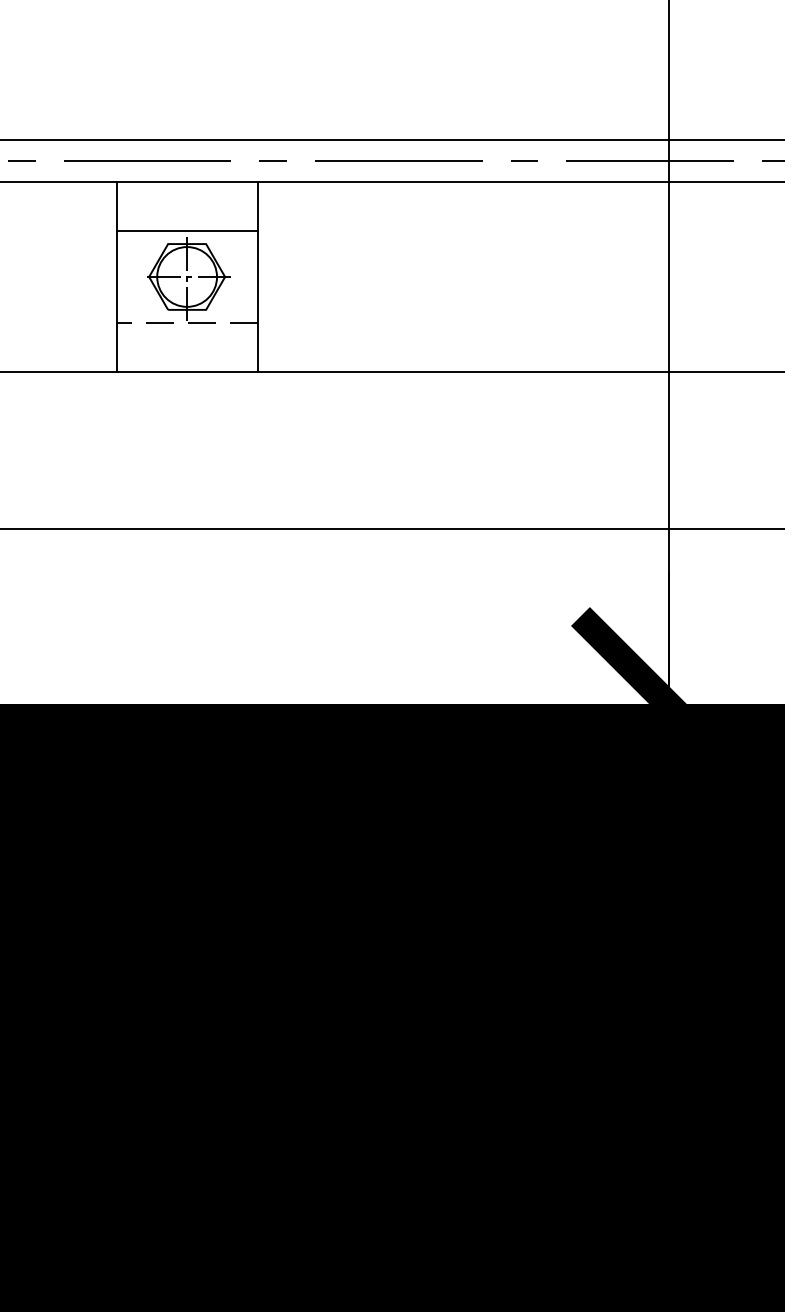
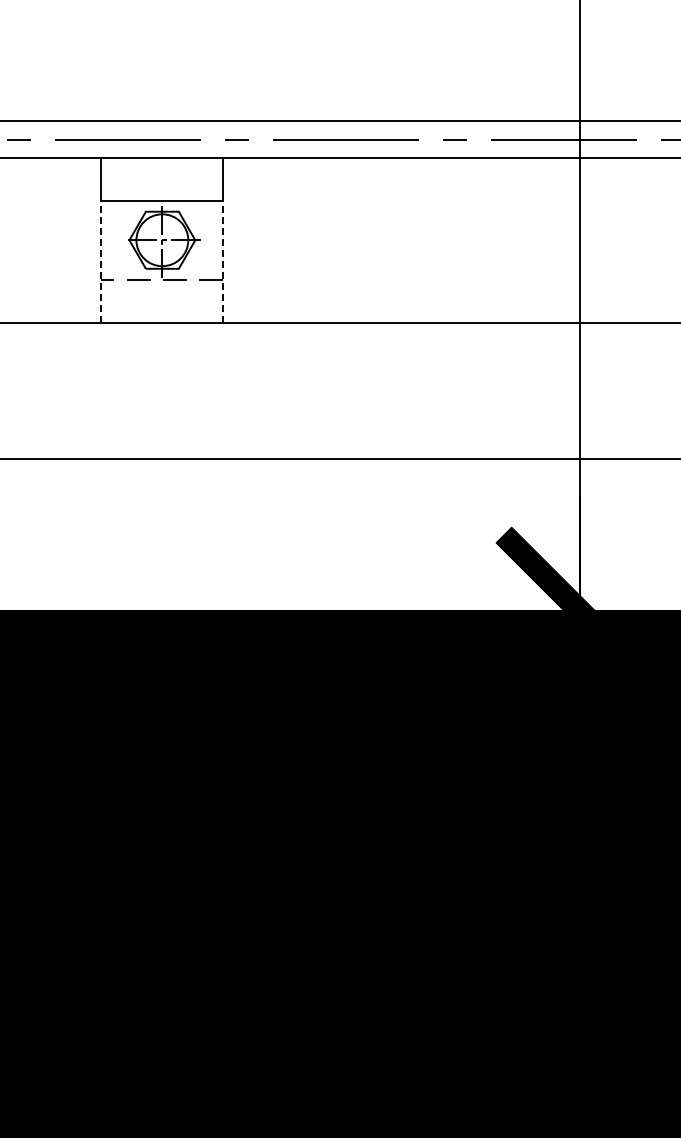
line: (116, 301) -> (101, 261), solid -> dashed
line: (257, 301) -> (223, 261), solid -> dashed

